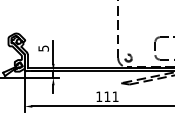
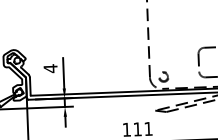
text: (43, 48) -> (50, 68), 5 -> 4

